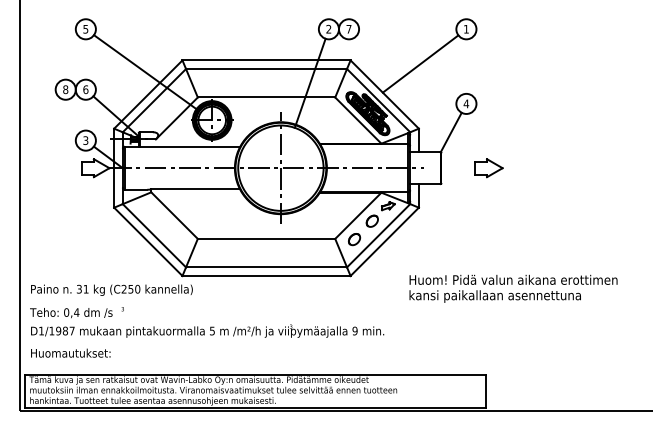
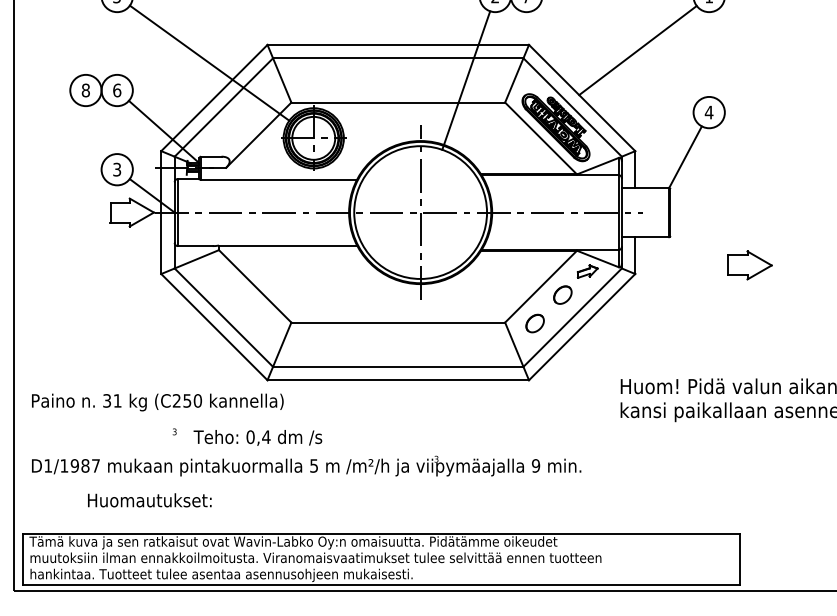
part: (488, 168) -> (749, 265), moved
text: (71, 313) -> (258, 438), moved
text: (70, 352) -> (149, 499), moved

